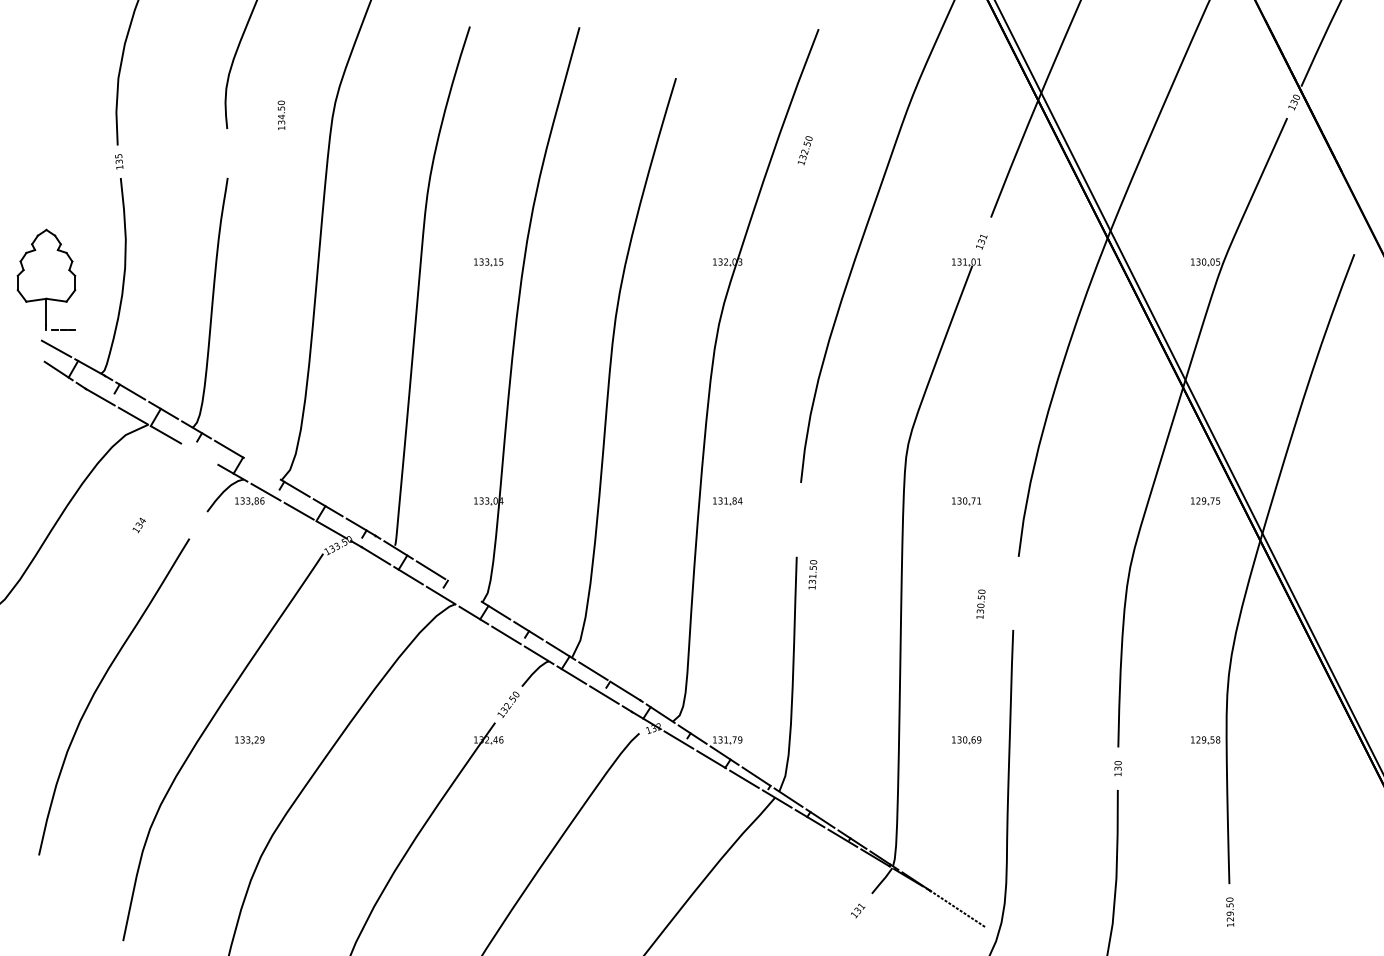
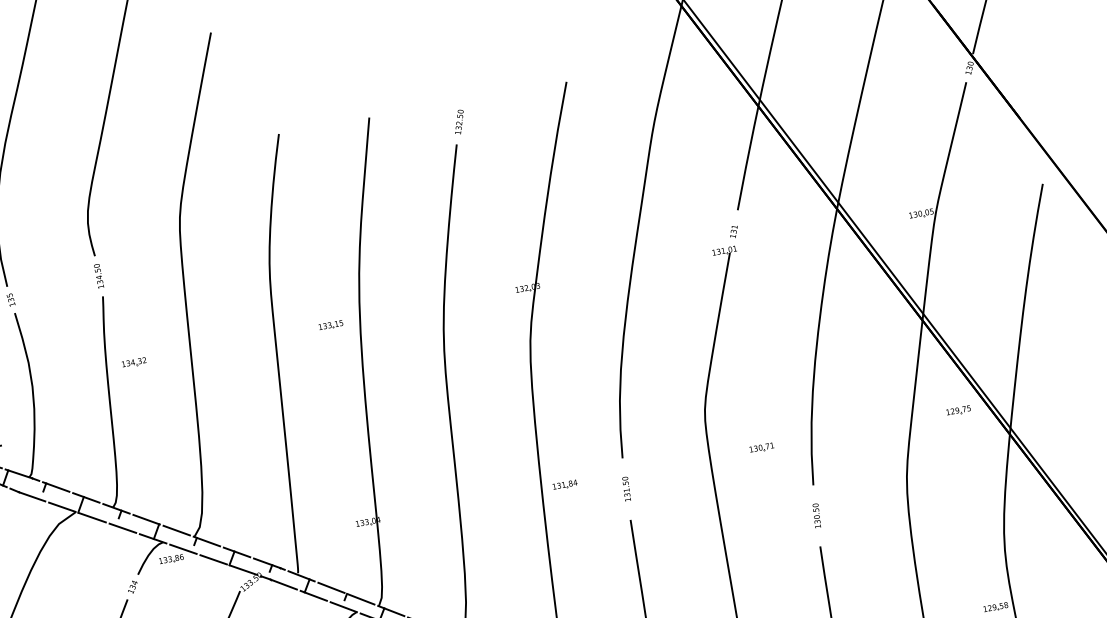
text: (281, 114) -> (98, 275), moved
text: (804, 150) -> (458, 122), moved
part: (249, 262) -> (134, 362), added
line: (199, 453) -> (122, 527), added
line: (261, 468) -> (176, 530), added
text: (138, 525) -> (132, 587), moved
text: (812, 574) -> (626, 488), moved
line: (463, 590) -> (361, 599), added
text: (980, 603) -> (816, 515), moved

